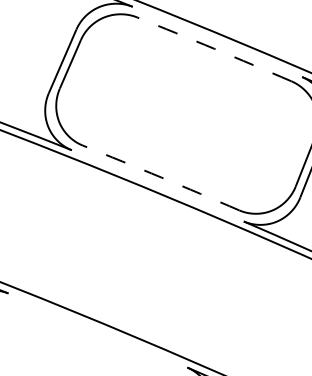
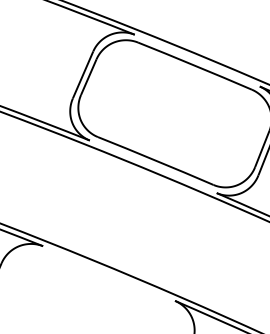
arc: (215, 48) -> (195, 65), dashed -> solid
arc: (160, 177) -> (155, 160), dashed -> solid

